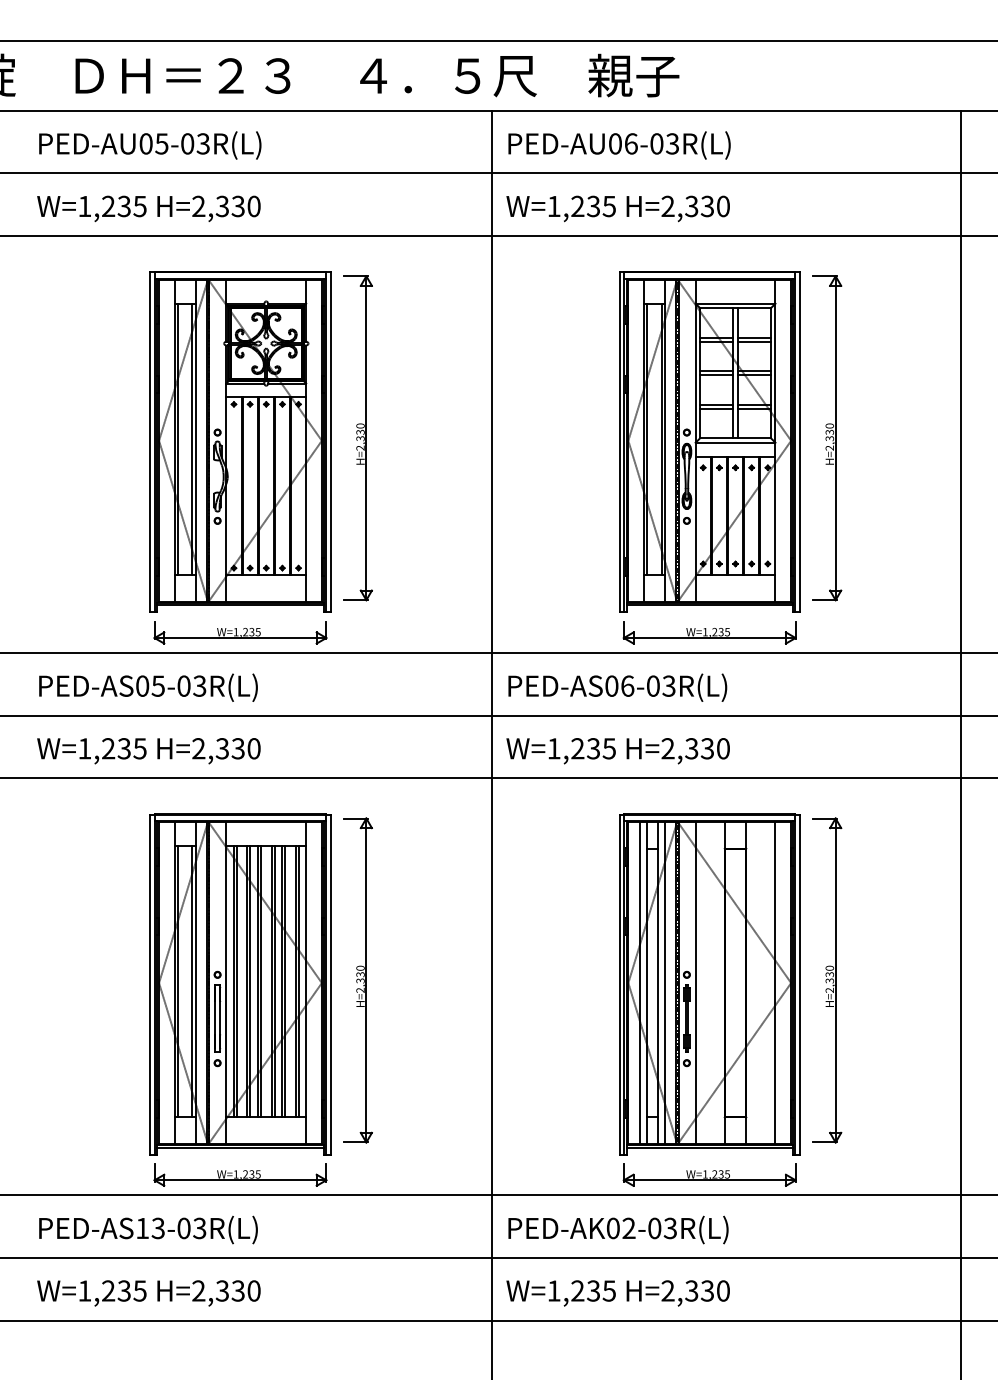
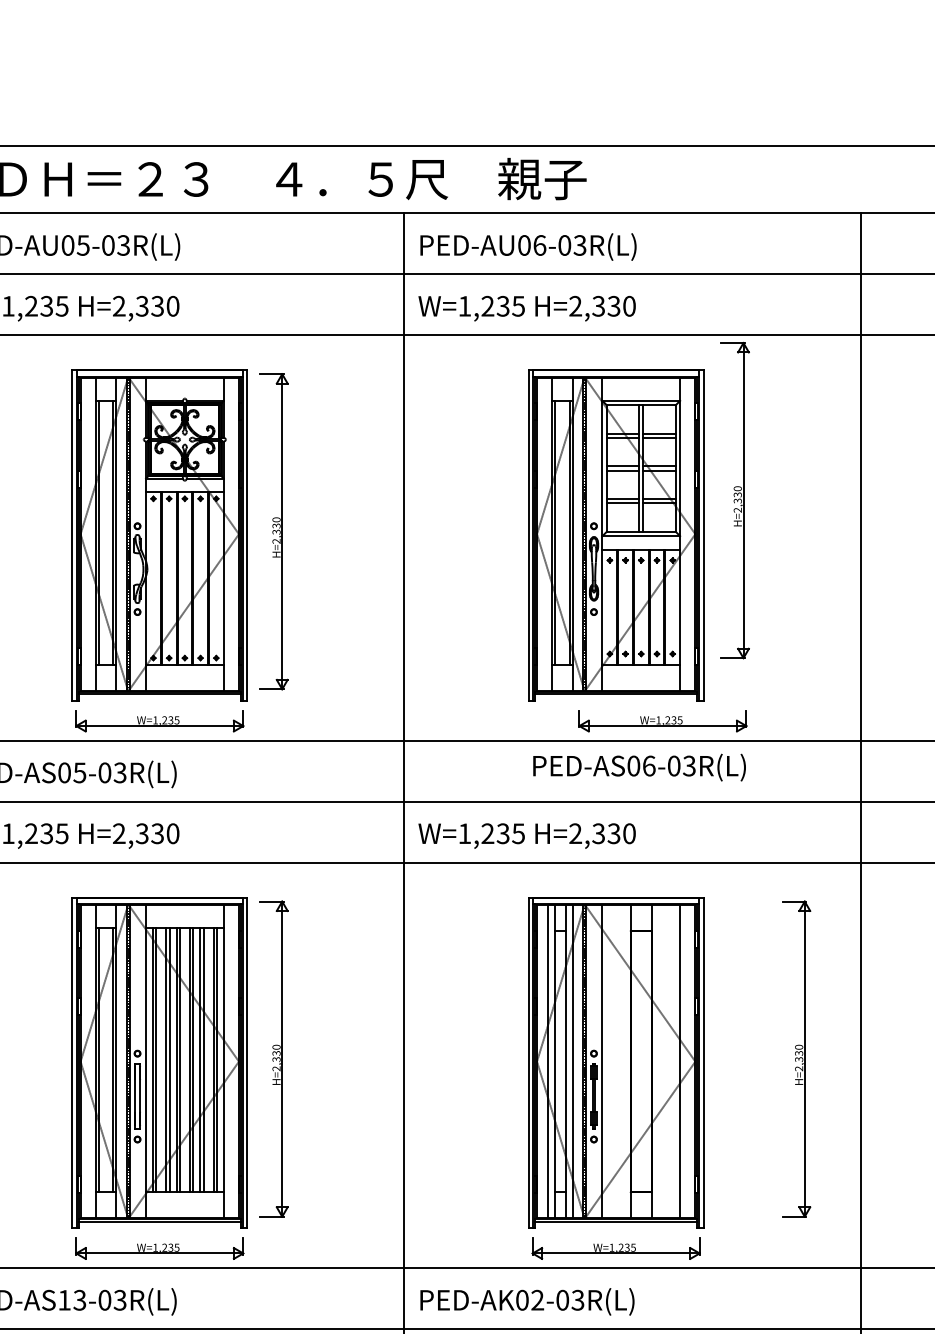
part: (827, 438) -> (735, 500), moved
part: (709, 632) -> (662, 720), moved
text: (617, 687) -> (639, 767), moved
part: (827, 980) -> (796, 1059), moved

